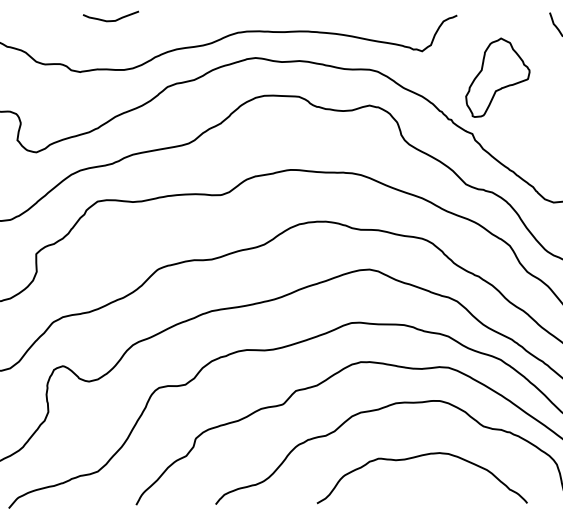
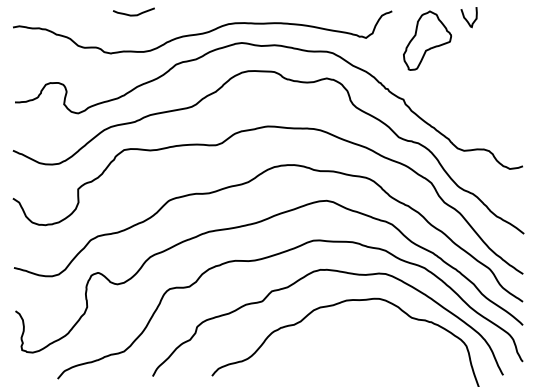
part: (497, 77) -> (427, 40), moved
curve: (417, 458) -> (362, 341), removed

